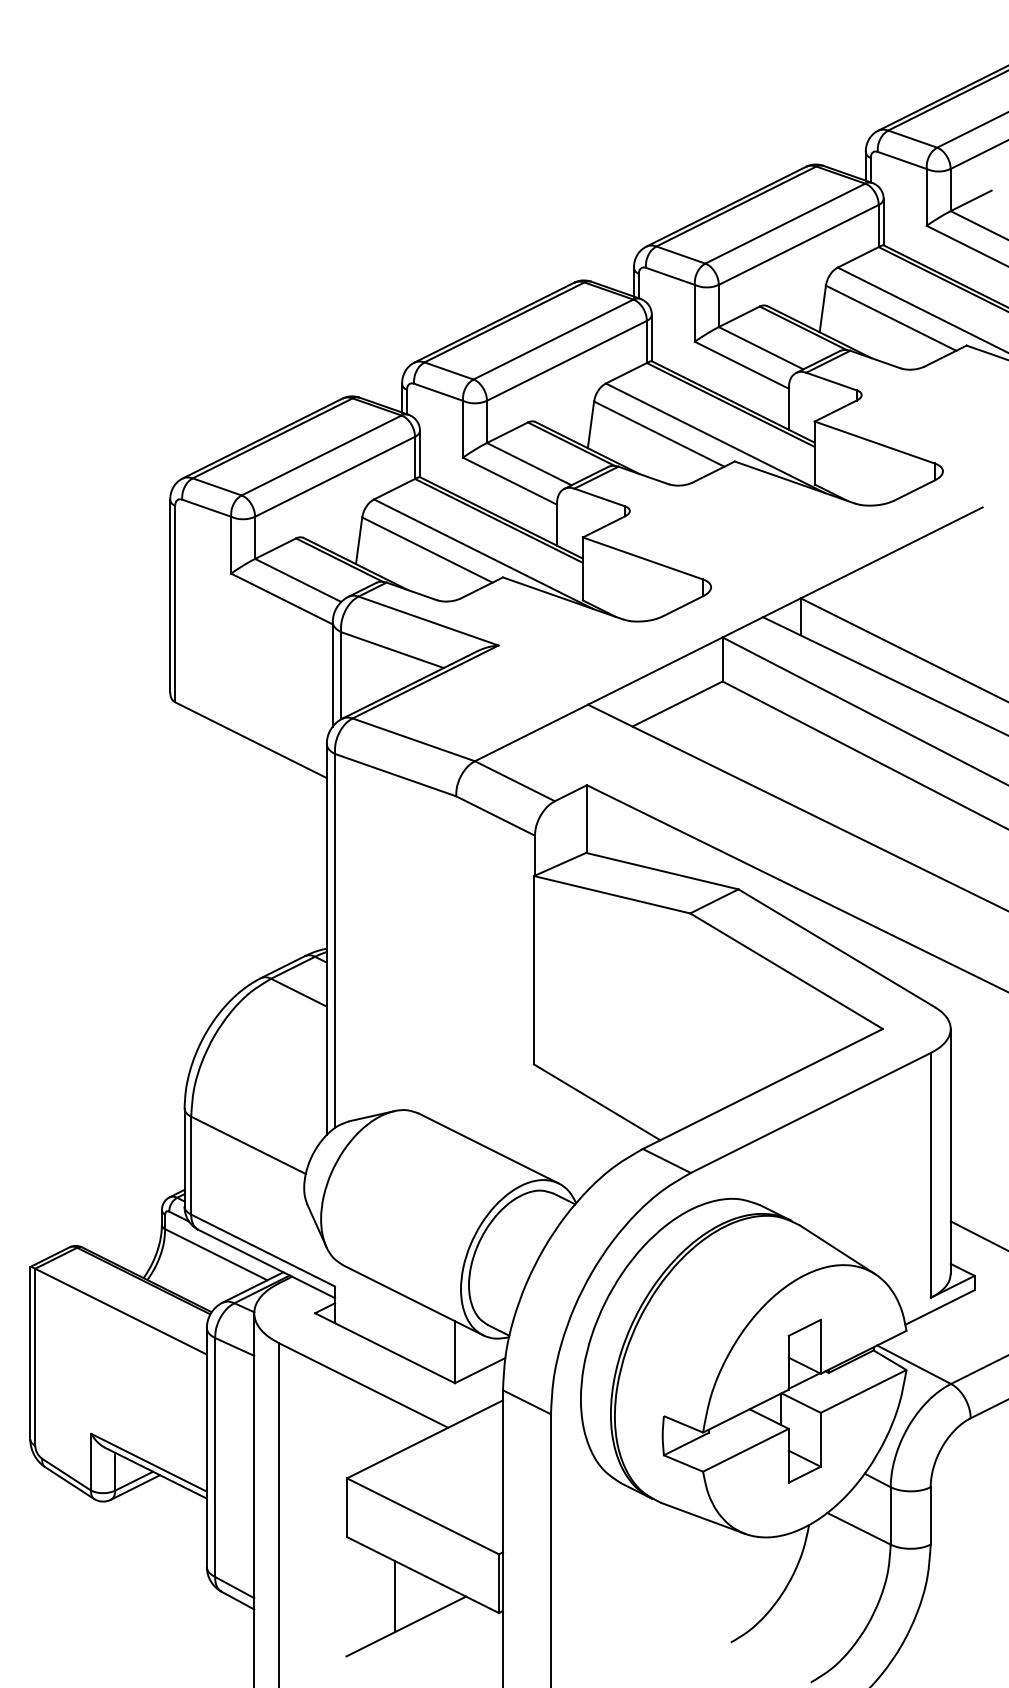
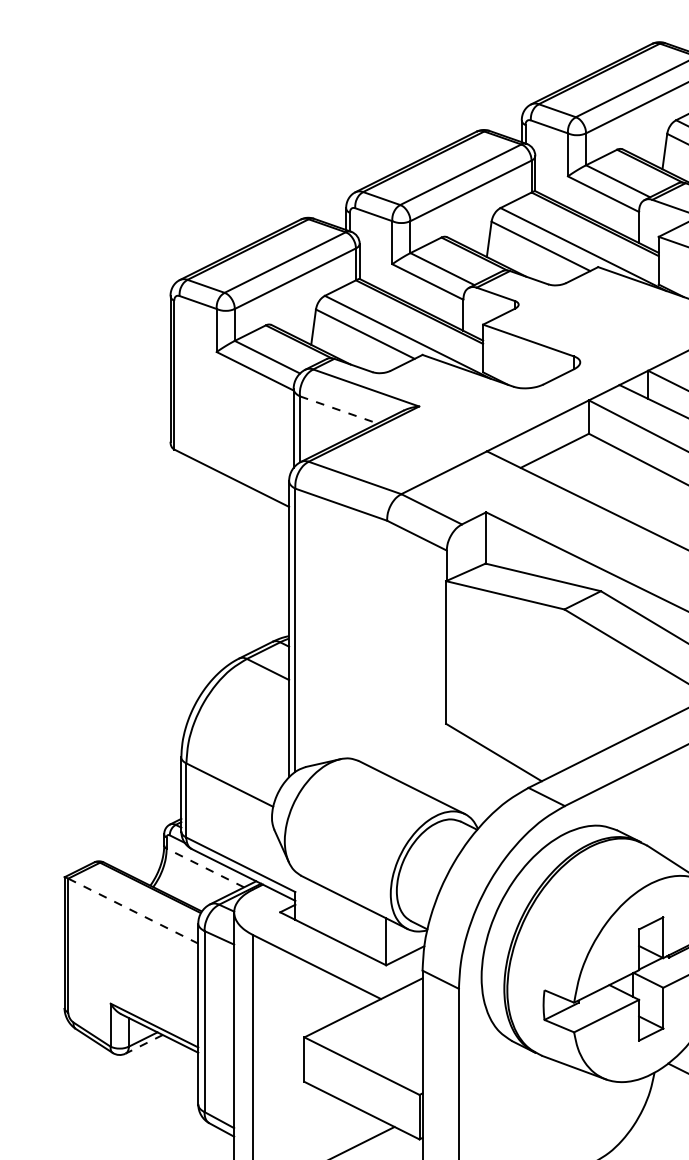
line: (392, 650) -> (338, 410), solid -> dashed
line: (215, 1254) -> (204, 867), solid -> dashed
line: (121, 1311) -> (133, 910), solid -> dashed
line: (135, 1487) -> (144, 1044), solid -> dashed
line: (395, 1596) -> (341, 1126), removed

